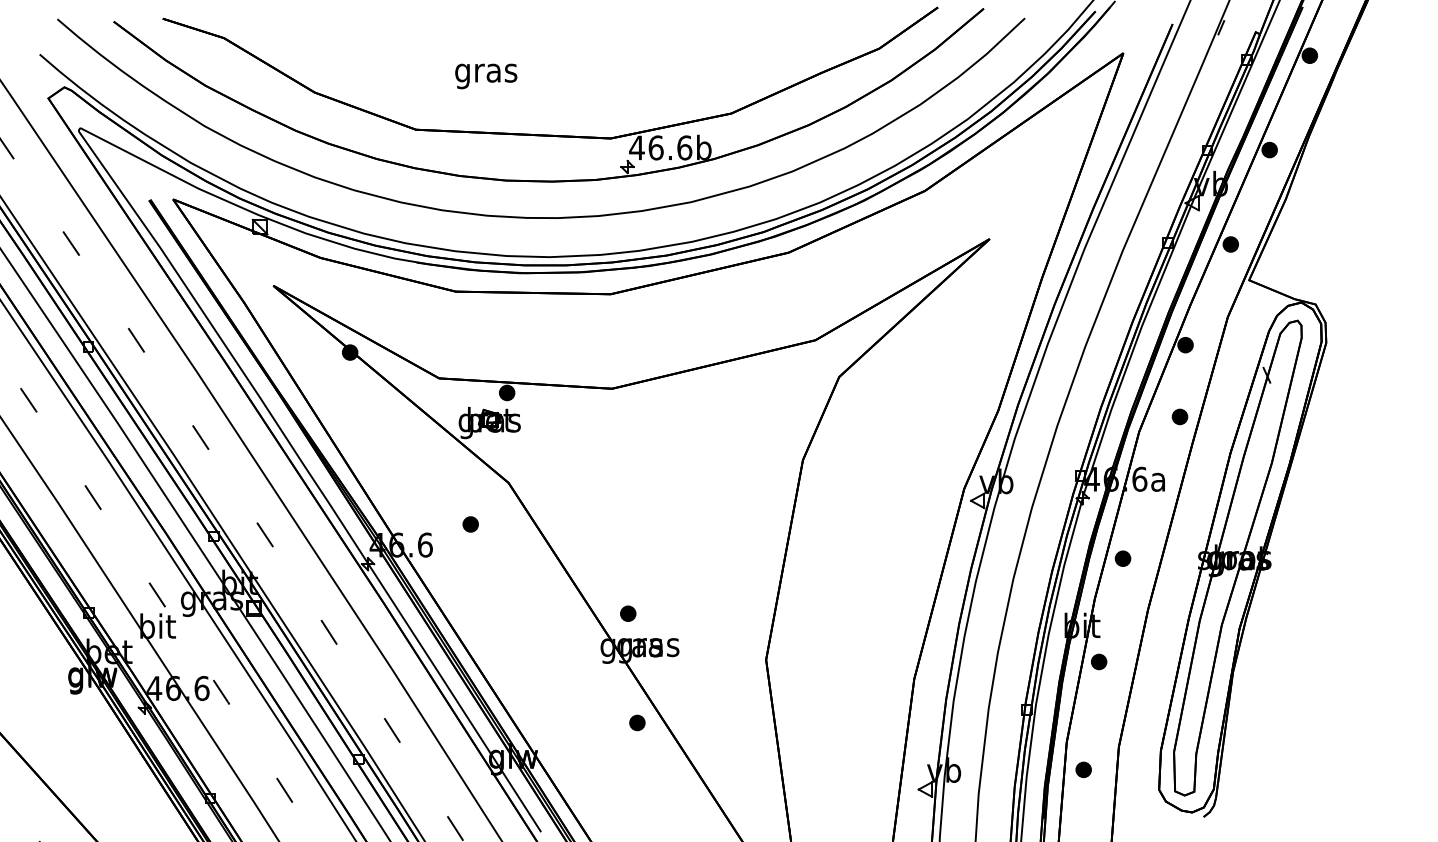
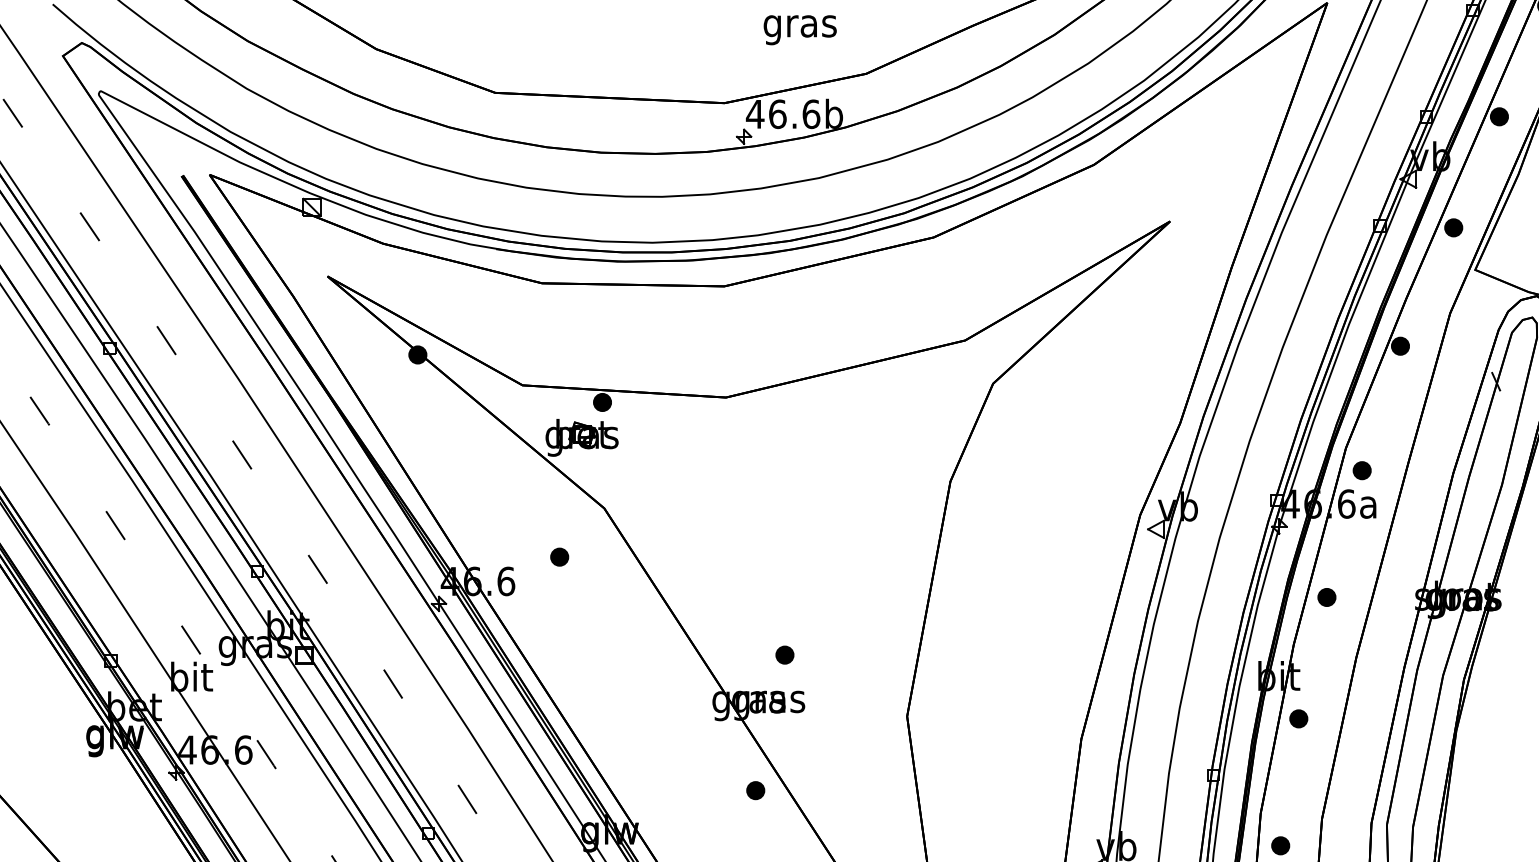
text: (486, 76) -> (800, 30), moved
part: (1179, 416) -> (1361, 470), moved
part: (628, 613) -> (785, 654), moved

